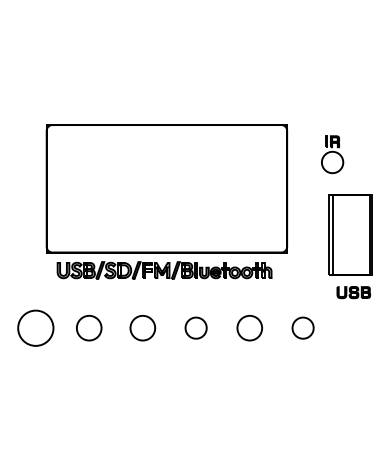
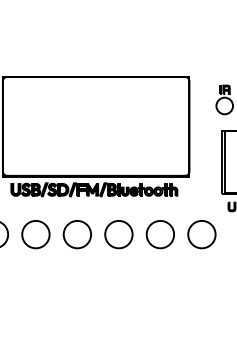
part: (88, 327) -> (35, 234), size x1.43
part: (142, 327) -> (77, 234), size x1.43
part: (195, 327) -> (118, 234), size x1.67
part: (249, 327) -> (160, 234), size x1.43
part: (302, 327) -> (201, 234), size x1.67

